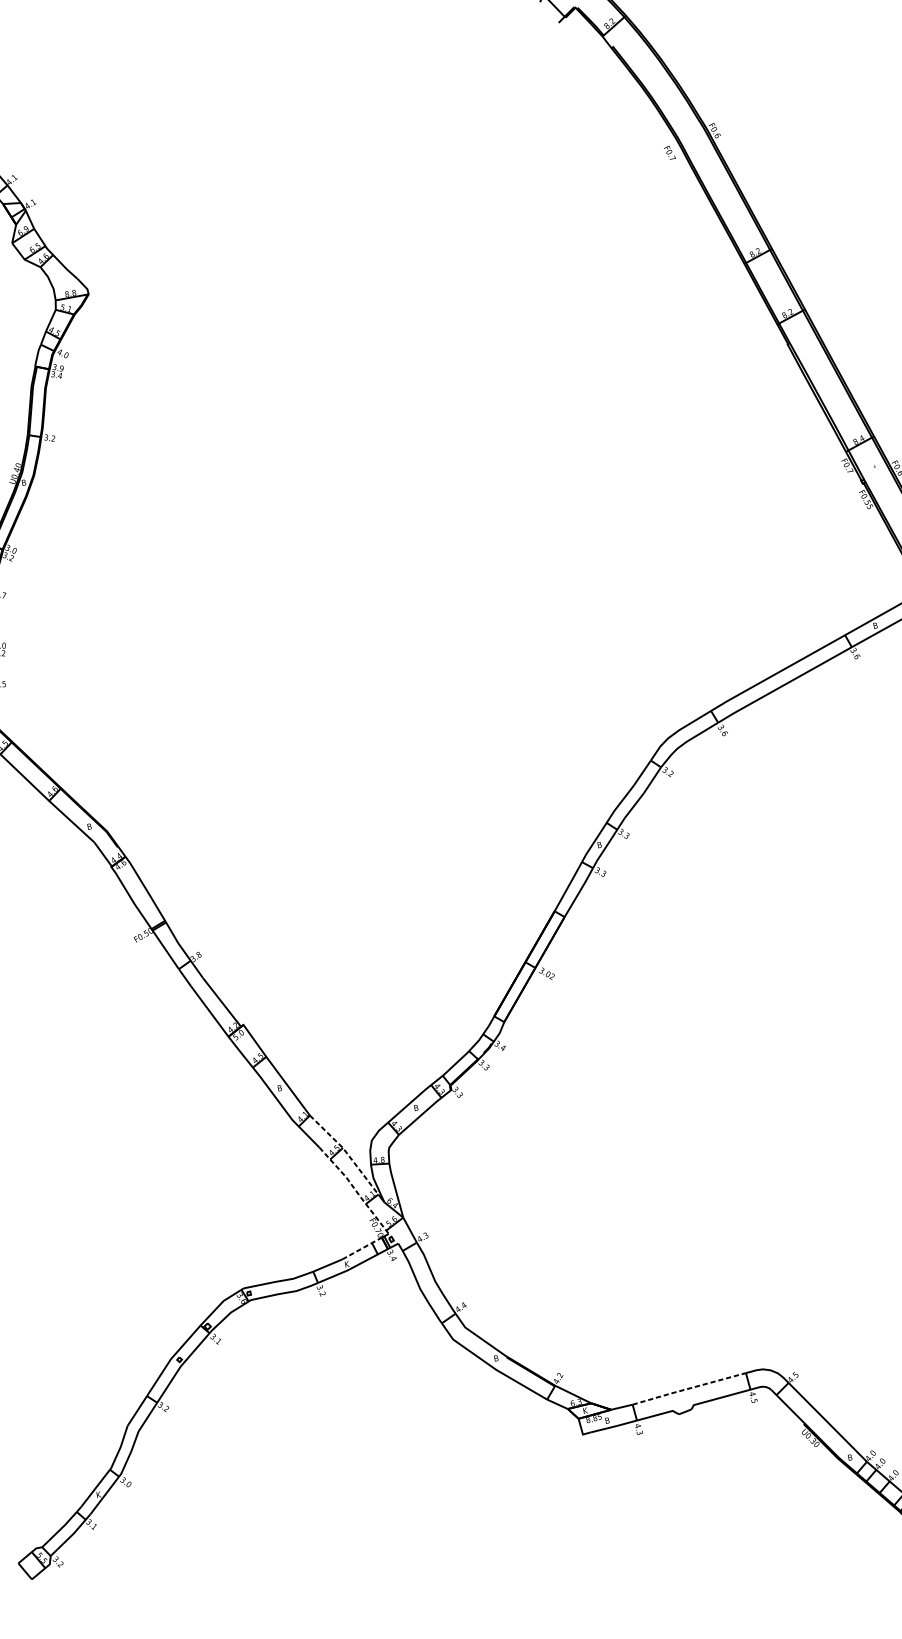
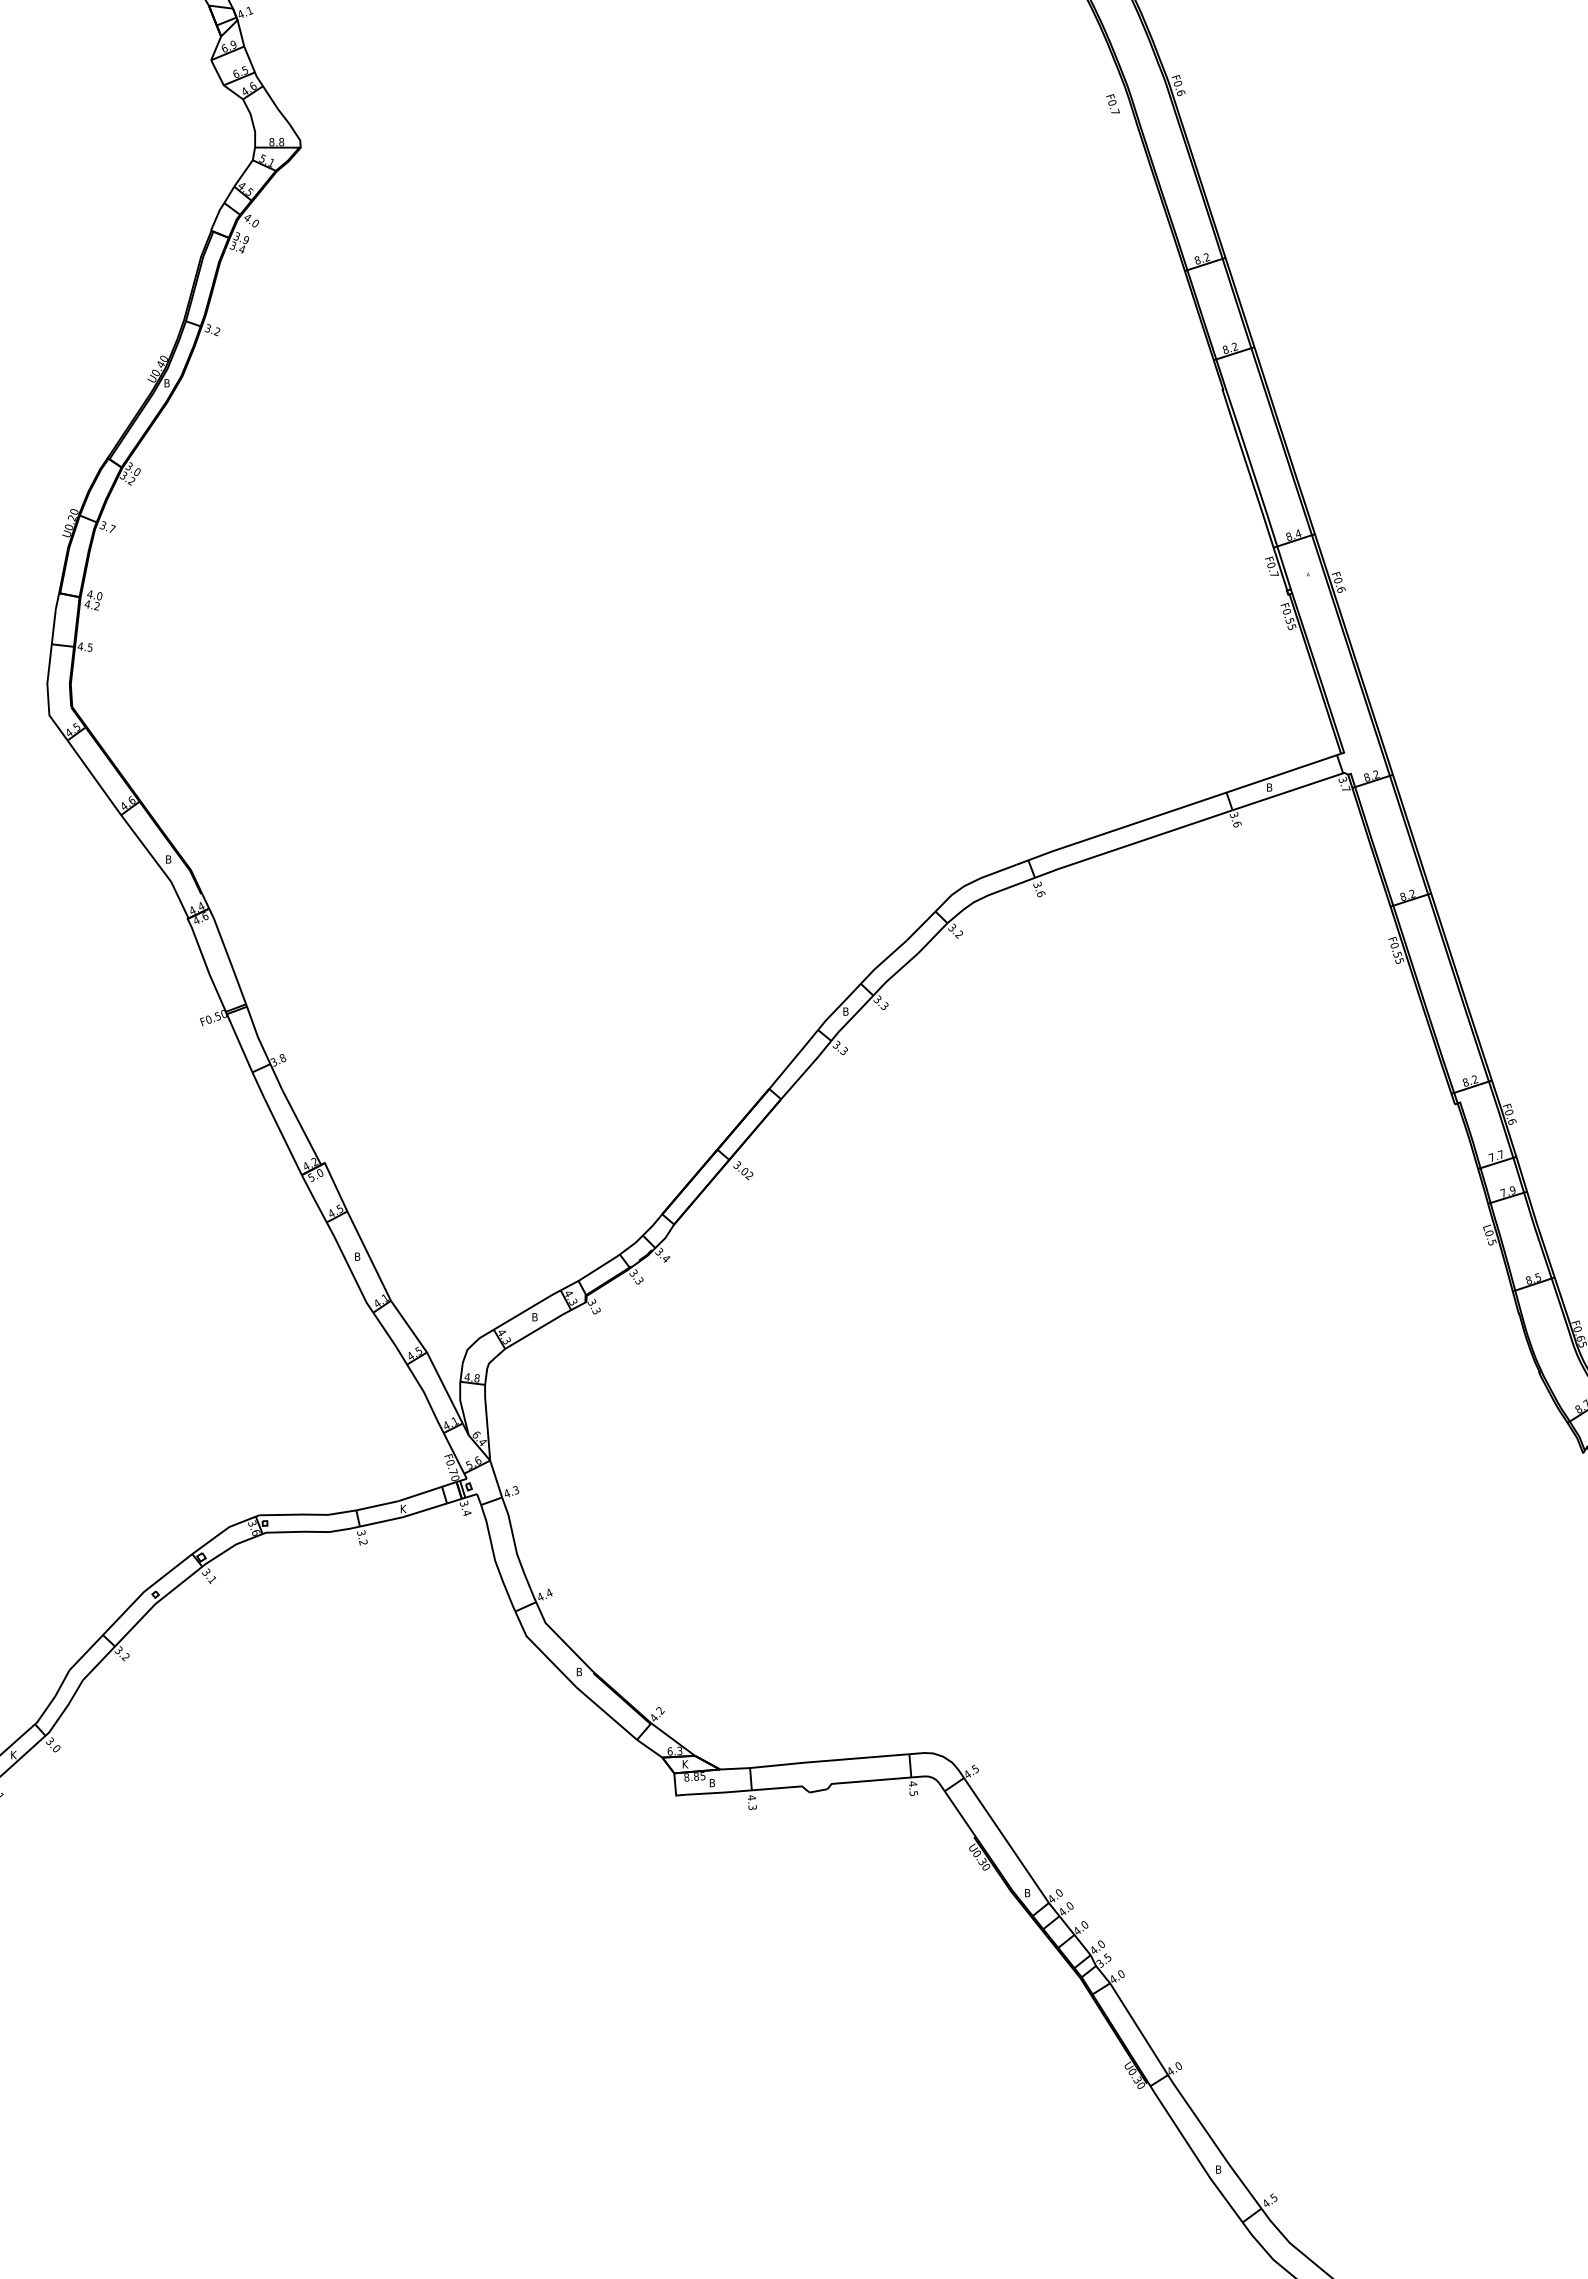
line: (346, 1152) -> (430, 1359), dashed -> solid
line: (355, 1189) -> (433, 1411), dashed -> solid
line: (362, 1248) -> (427, 1491), dashed -> solid
line: (689, 1388) -> (829, 1760), dashed -> solid

